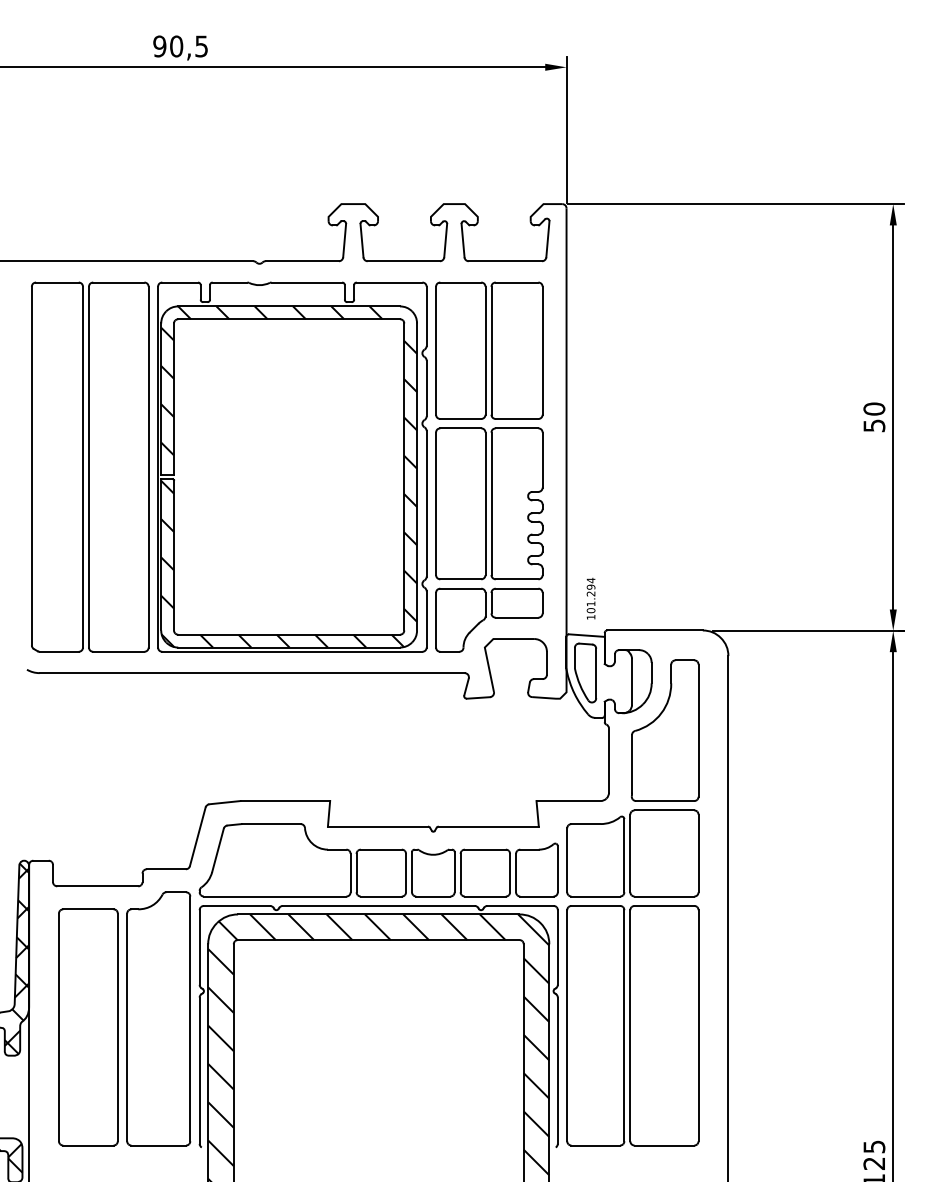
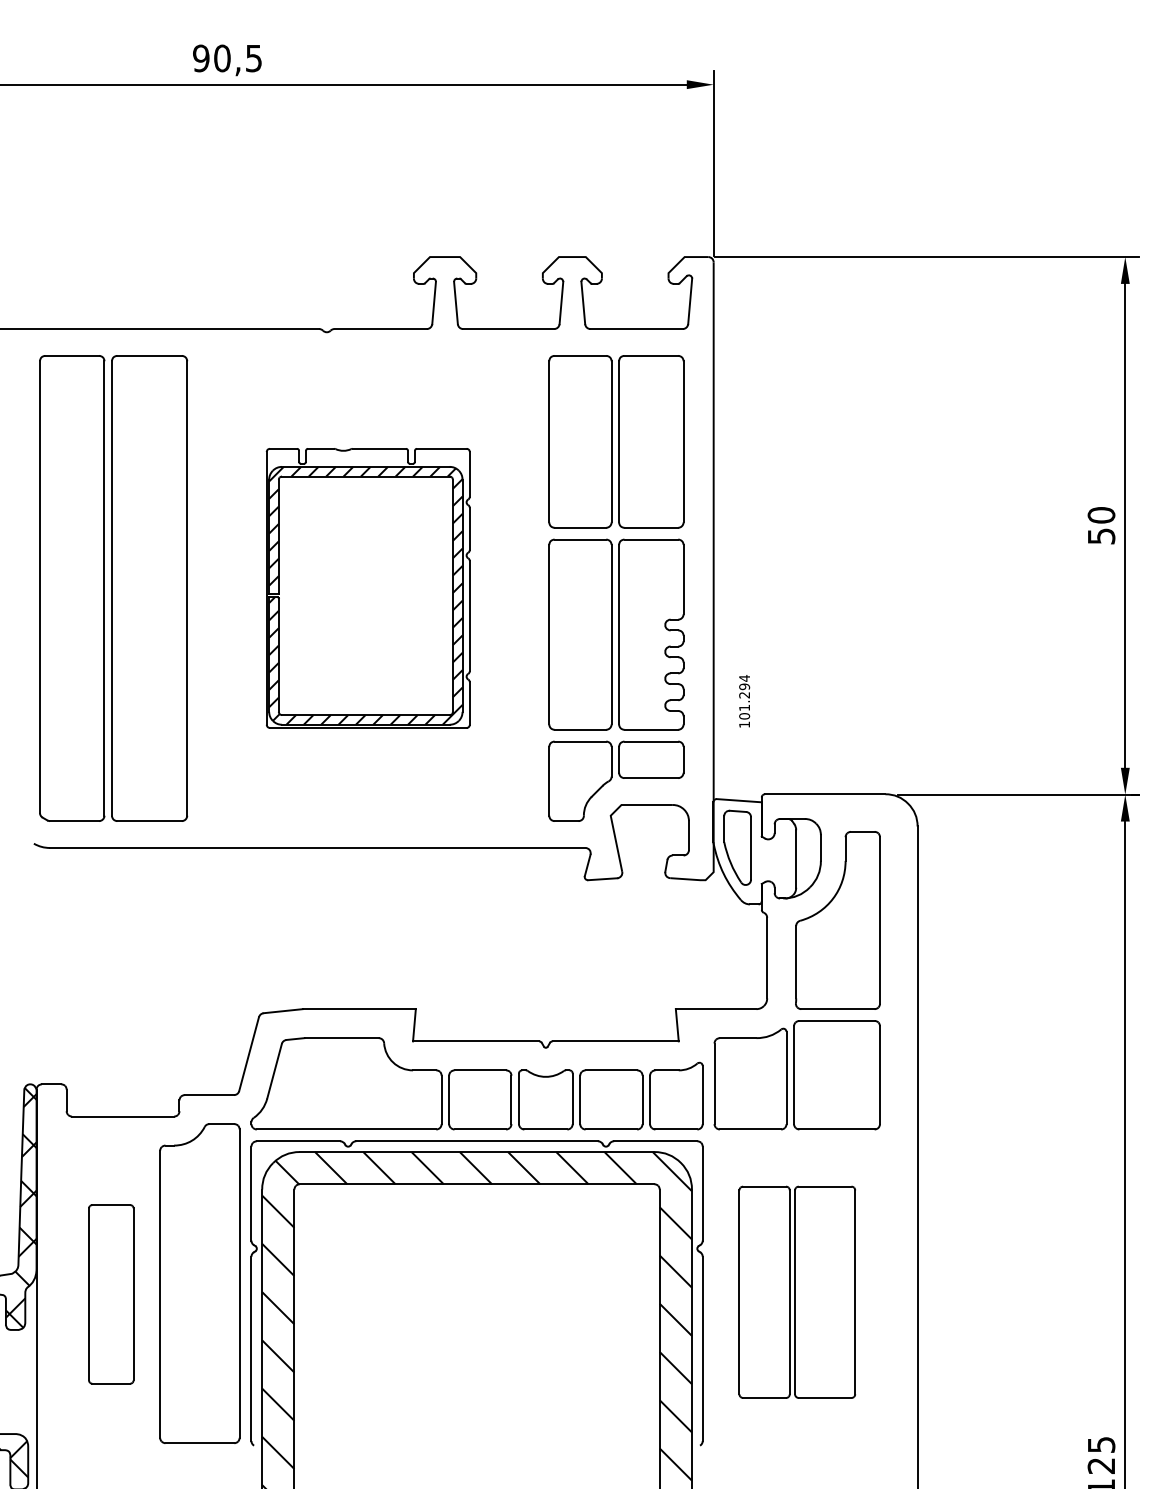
part: (292, 466) -> (368, 587), size x0.6
text: (590, 598) -> (743, 701), moved
part: (632, 1025) -> (796, 1291), size x0.7
part: (88, 1027) -> (111, 1294), size x0.6

